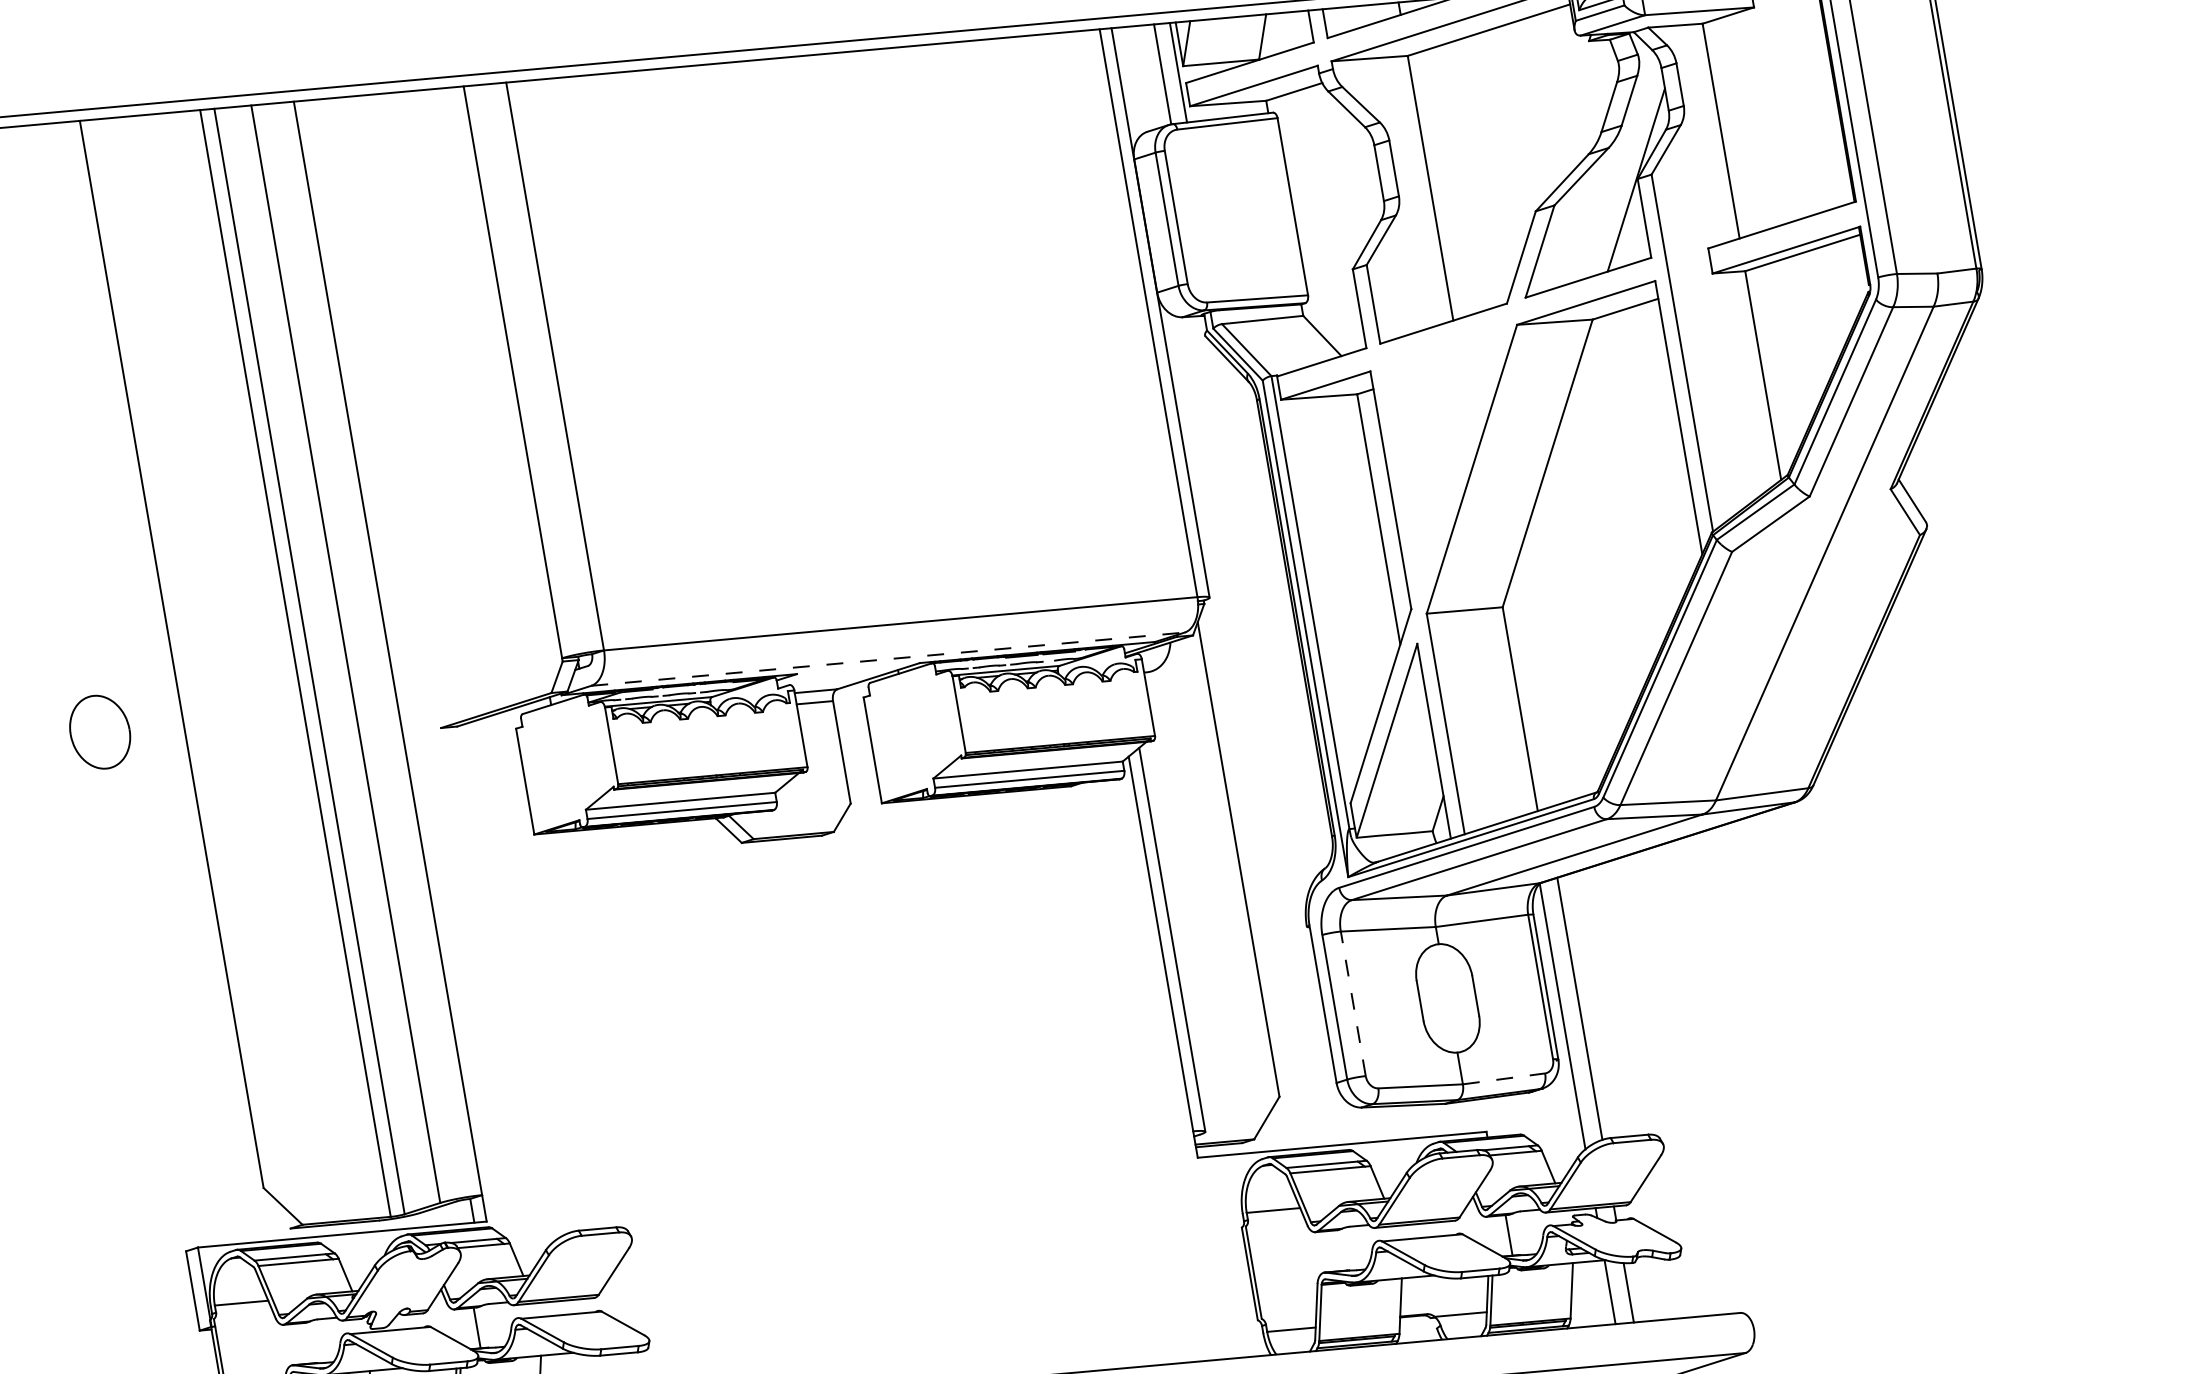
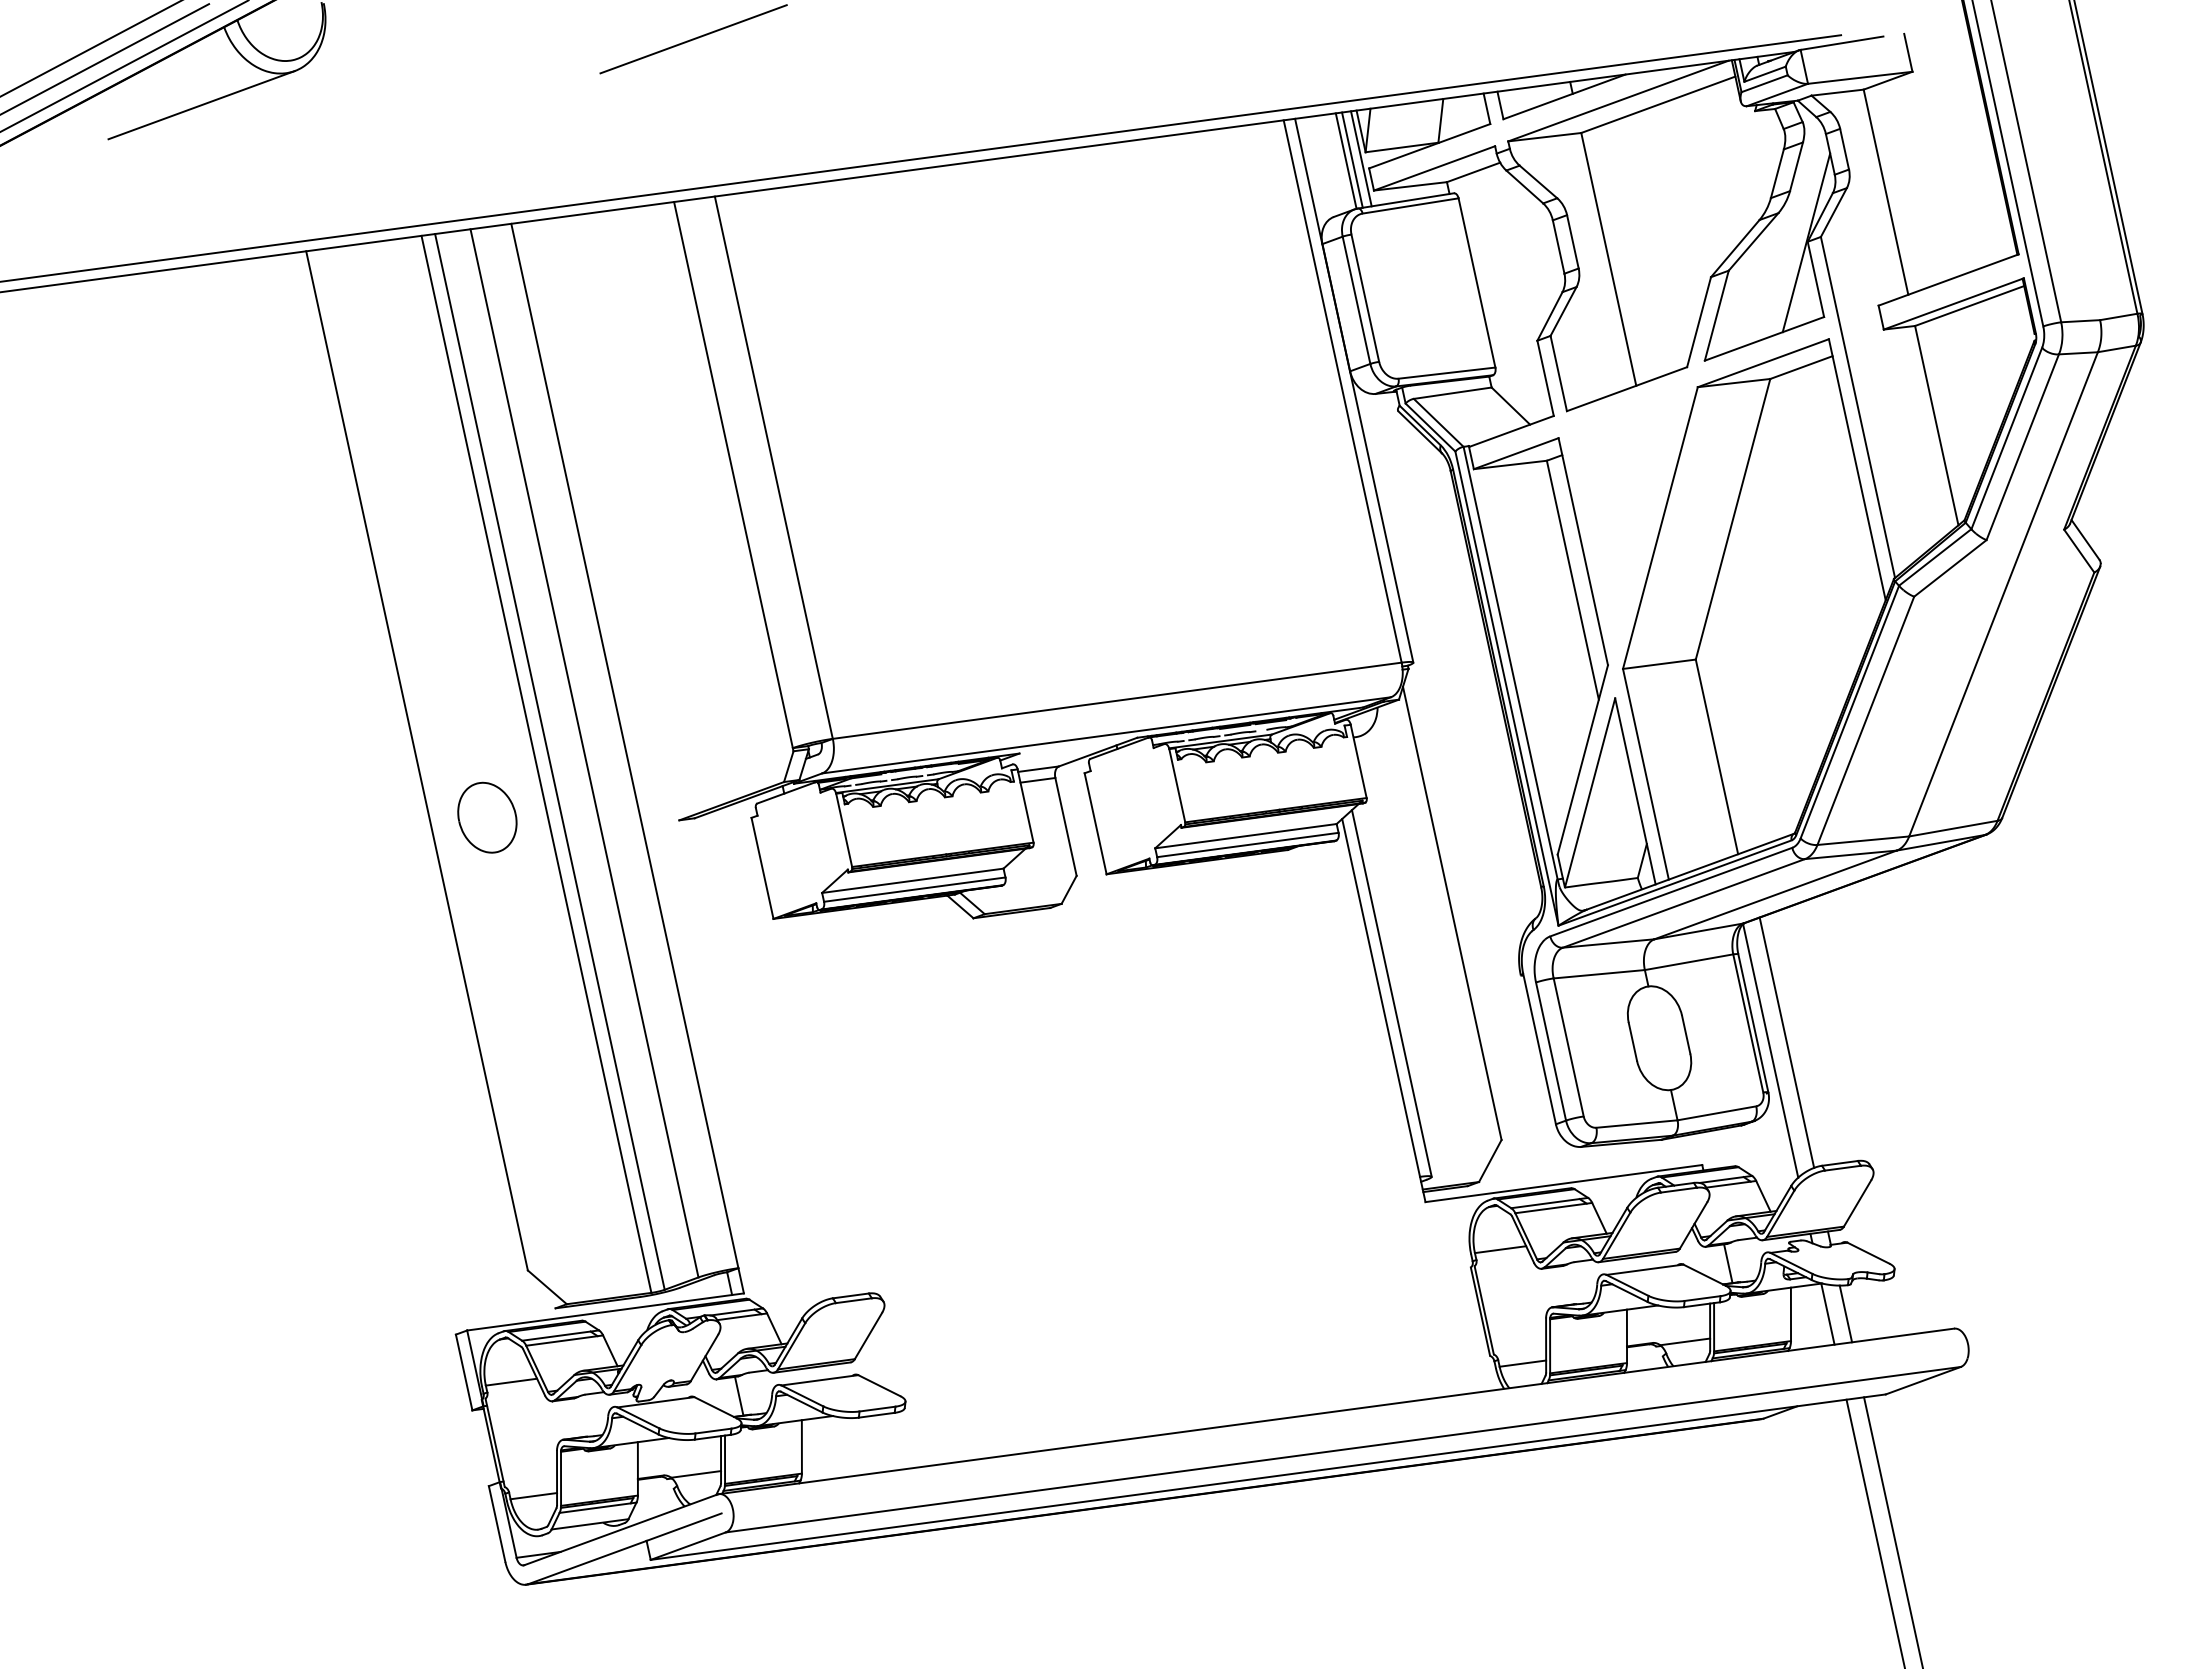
line: (1169, 73) -> (1352, 159), added
line: (888, 659) -> (1106, 735), dashed -> solid
part: (100, 731) -> (487, 817), moved
line: (1353, 1003) -> (1568, 1047), dashed -> solid
line: (1503, 1079) -> (1716, 1113), dashed -> solid

